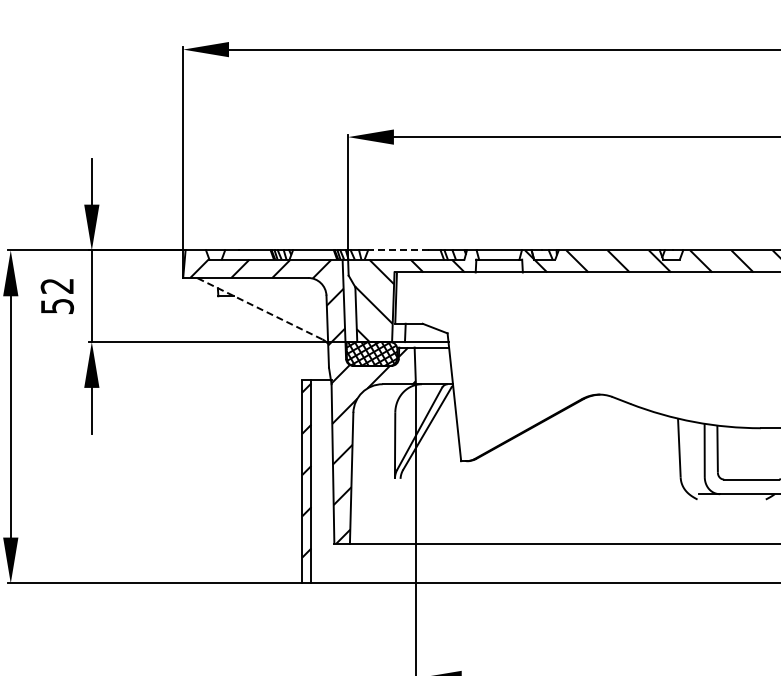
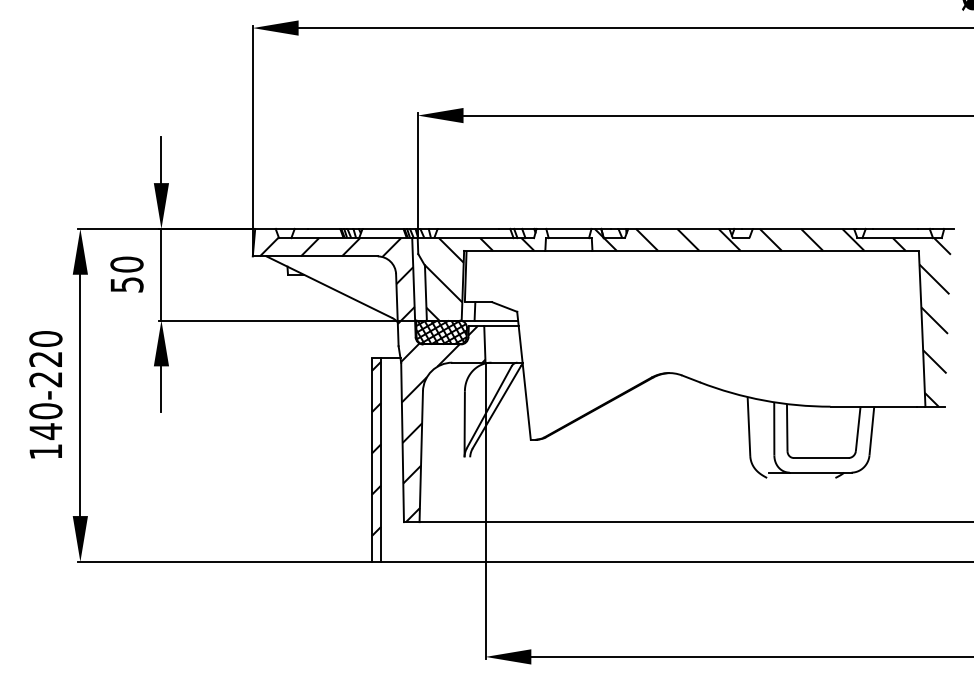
line: (397, 250) -> (467, 228), dashed -> solid
text: (56, 286) -> (126, 264), 52 -> 50
line: (259, 309) -> (329, 287), dashed -> solid

